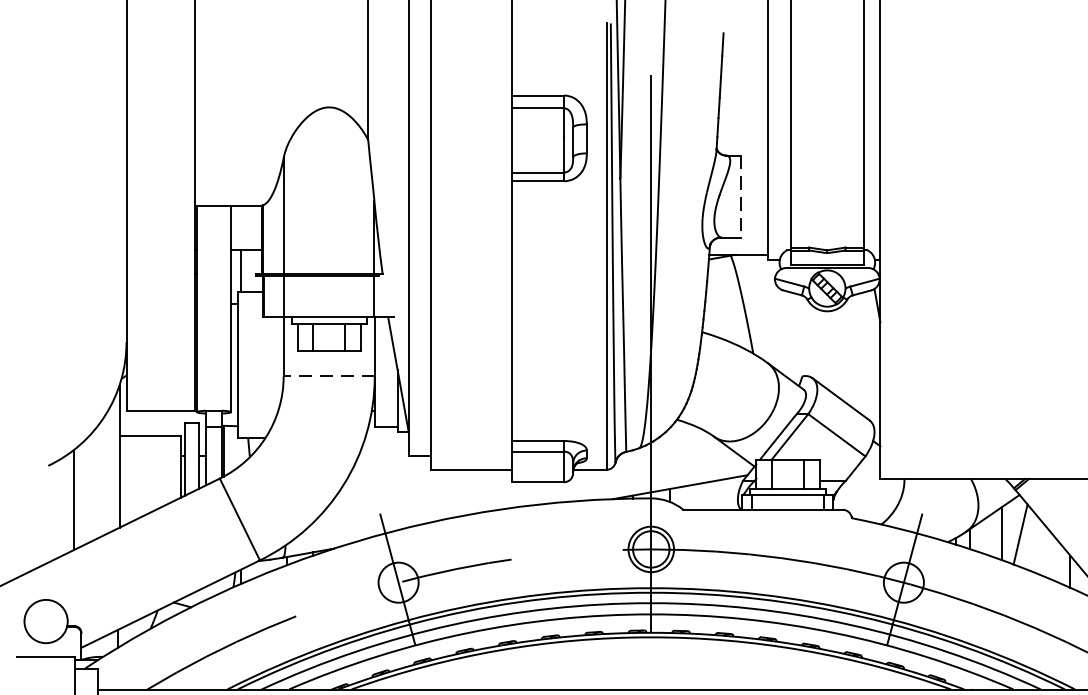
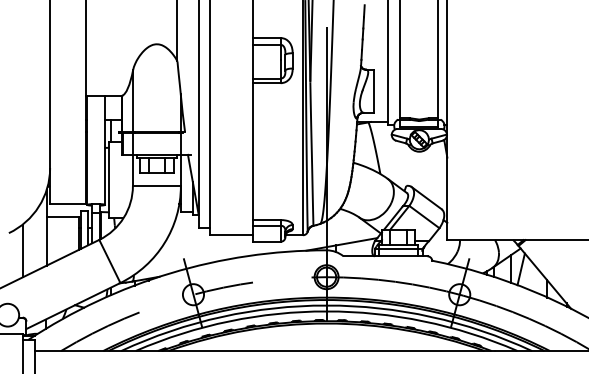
line: (740, 196) -> (373, 91), dashed -> solid
line: (328, 377) -> (156, 186), dashed -> solid

